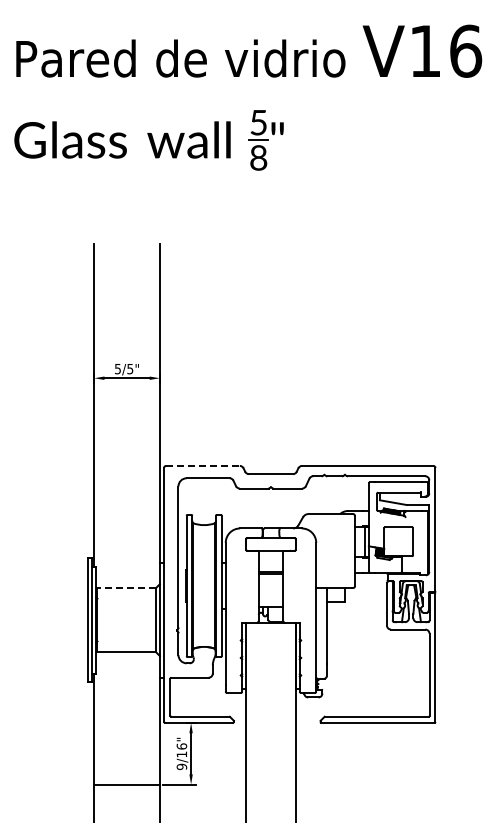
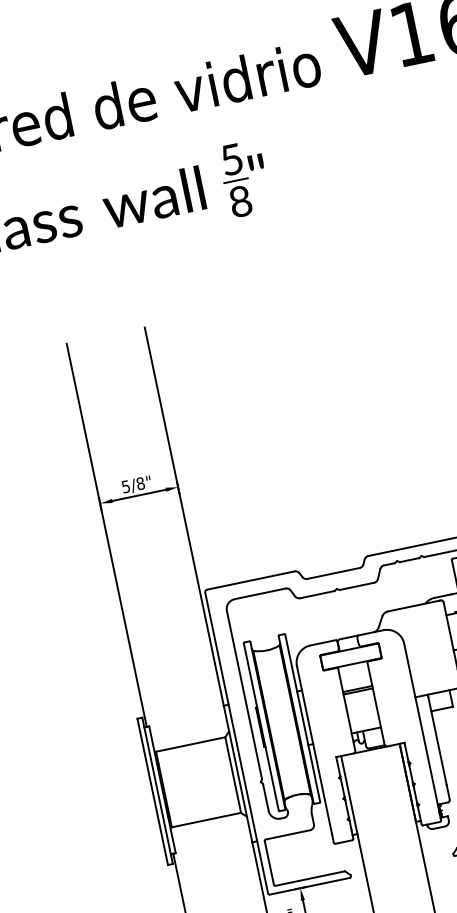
text: (130, 368) -> (140, 482), 5/5" -> 5/8"
line: (203, 465) -> (251, 579), dashed -> solid
line: (126, 588) -> (190, 744), dashed -> solid

